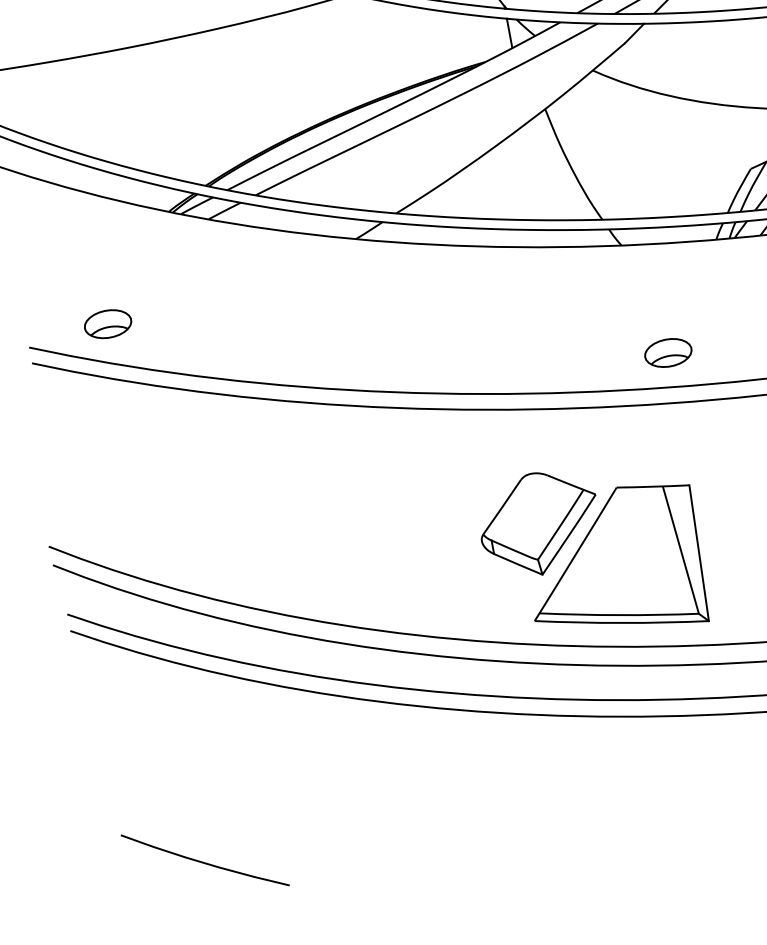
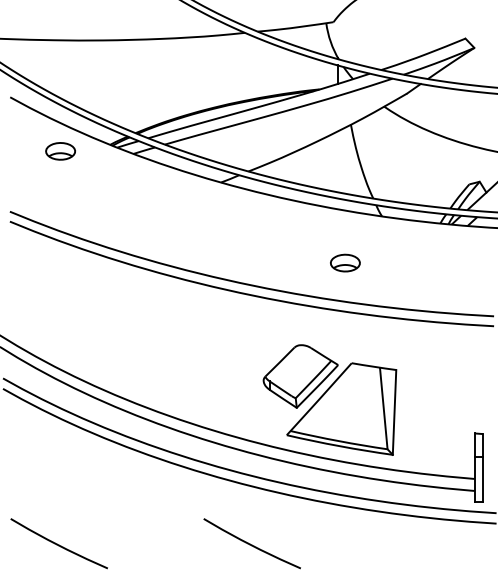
part: (107, 324) -> (60, 151), moved
part: (668, 351) -> (345, 262), moved
curve: (508, 803) -> (250, 543), added

